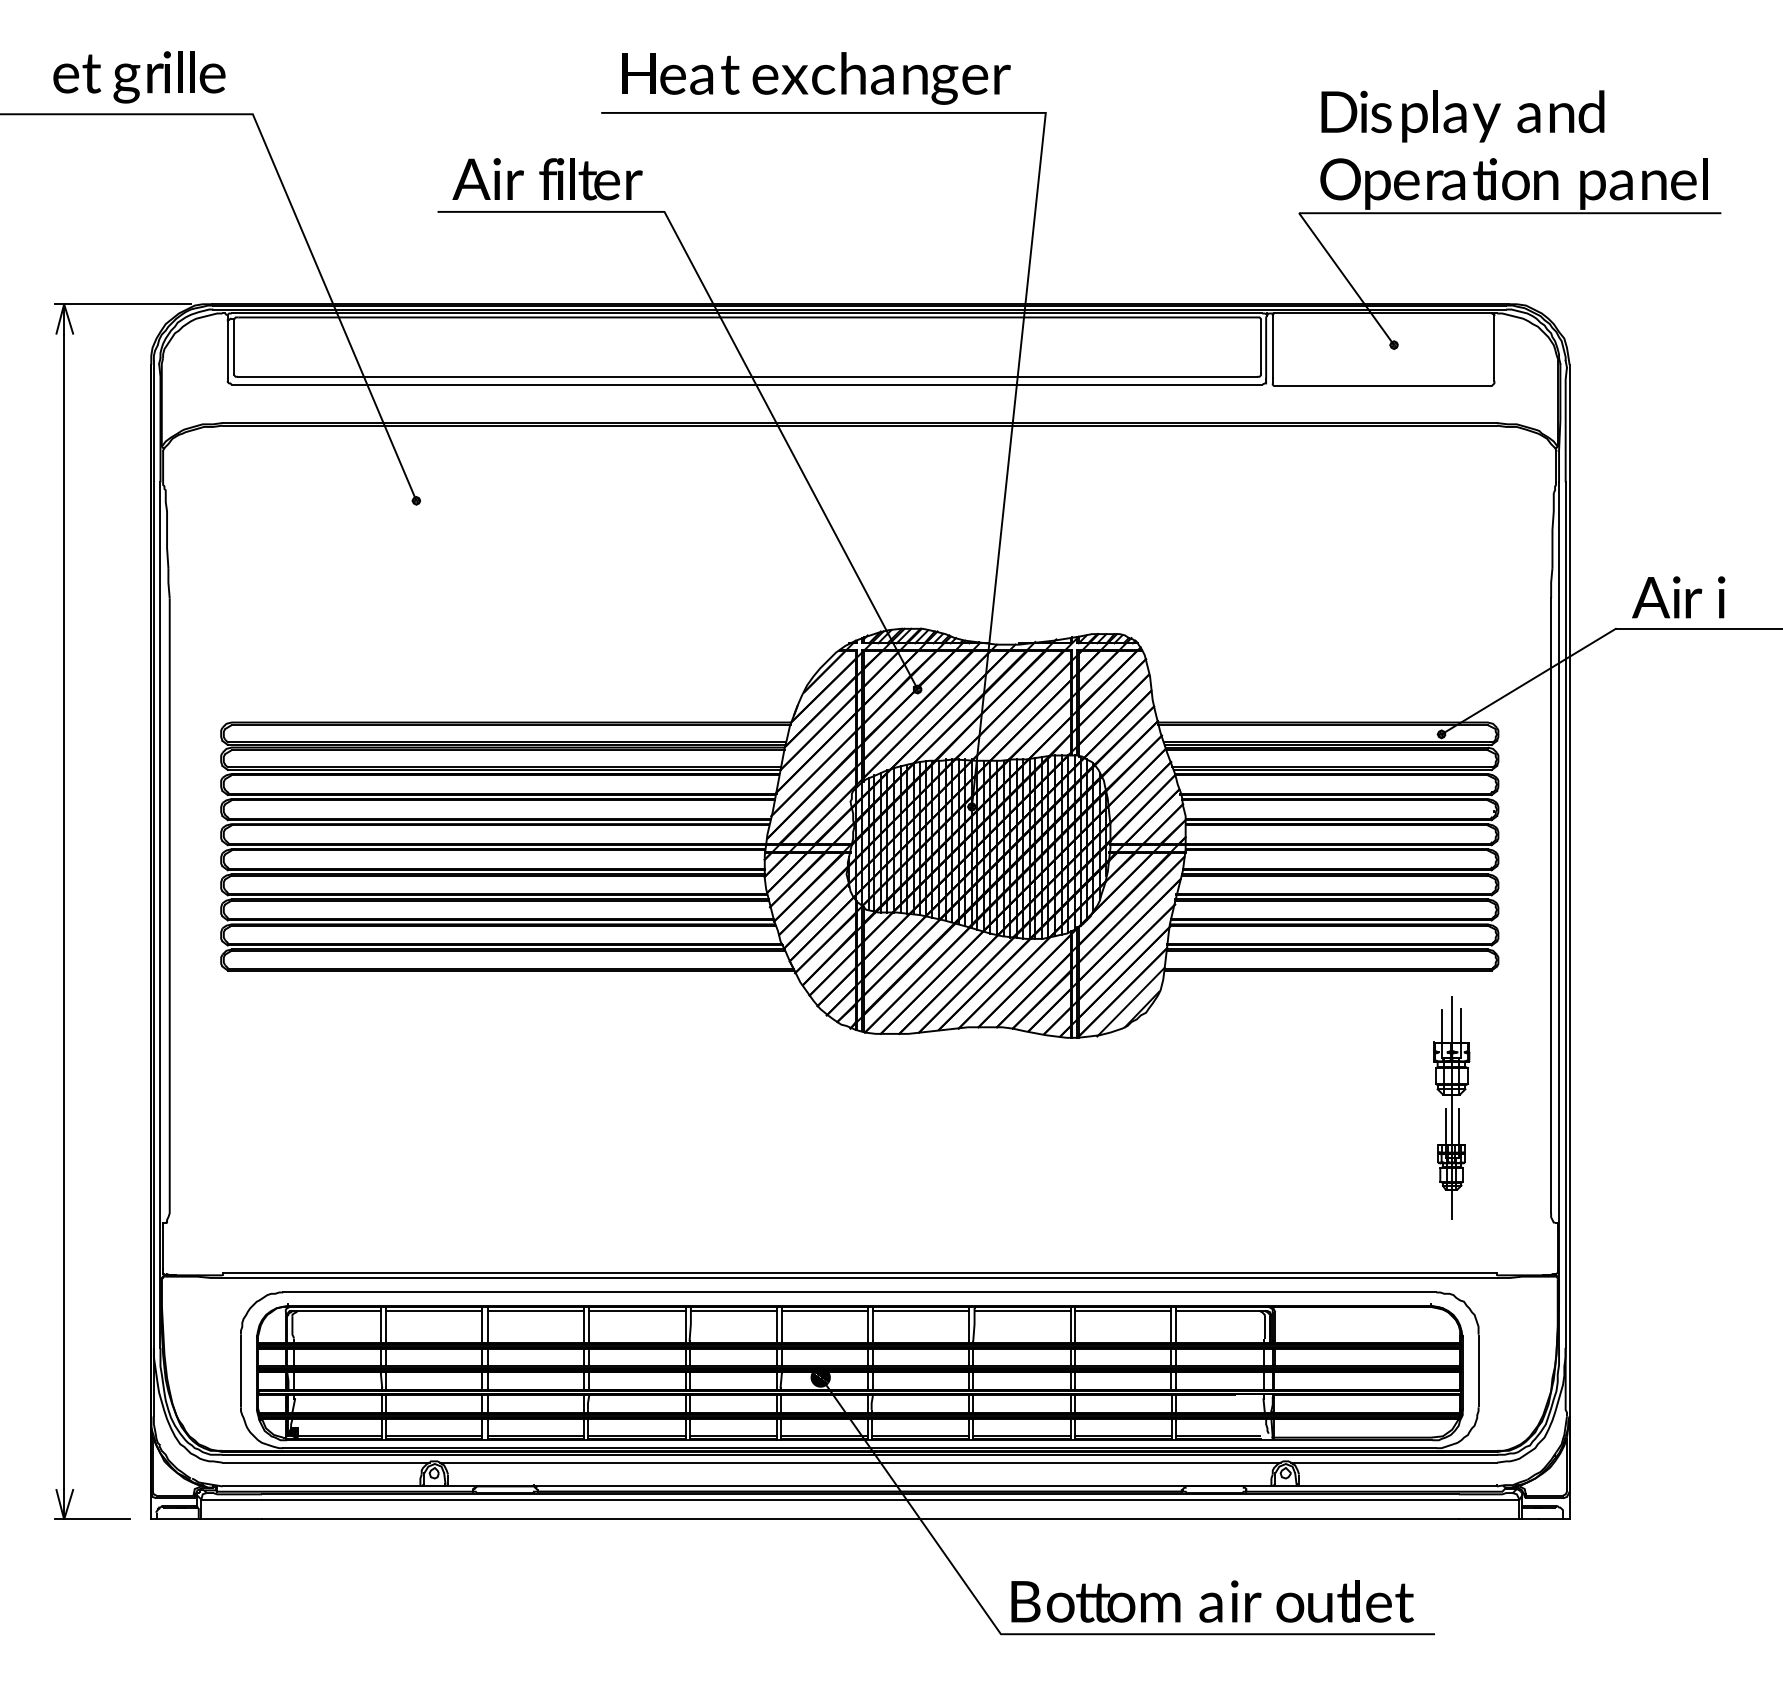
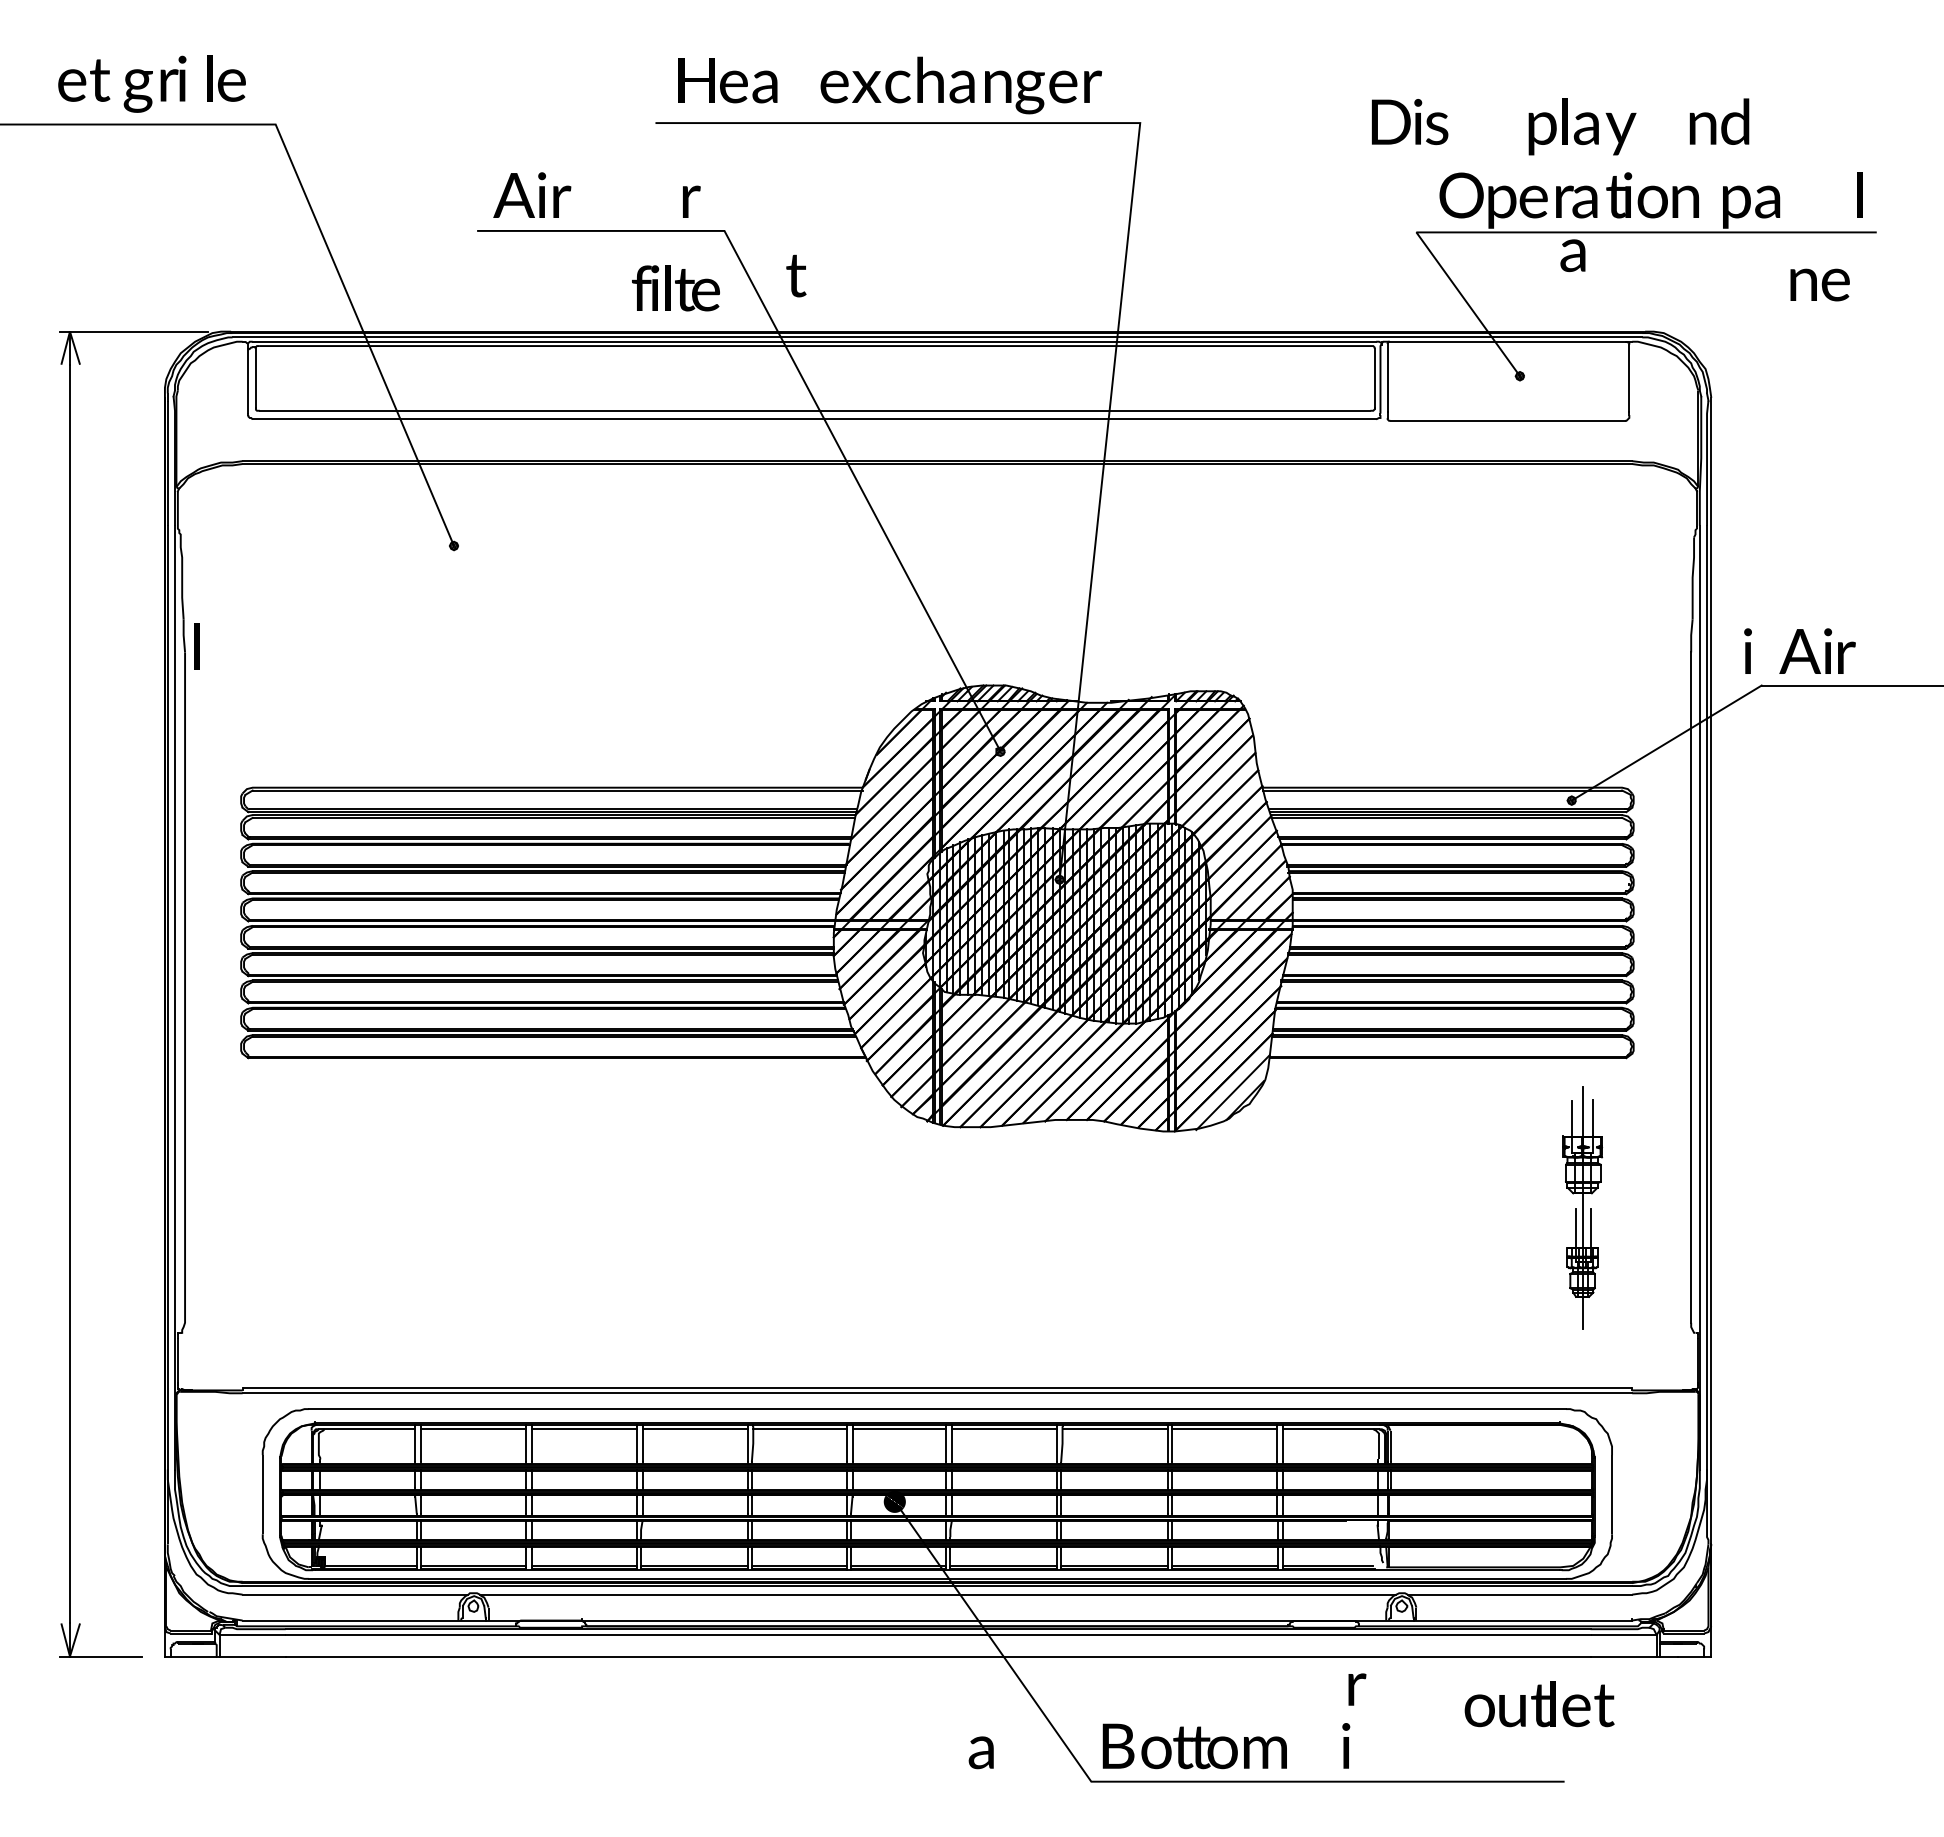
text: (180, 72) -> (196, 646), moved
text: (730, 74) -> (796, 275), moved
text: (1356, 112) -> (1409, 122), moved
text: (1528, 117) -> (1572, 255), moved
text: (579, 179) -> (675, 288), moved
text: (1668, 184) -> (1819, 284), moved
text: (1721, 596) -> (1747, 650), moved
text: (1345, 1601) -> (1539, 1704), moved
text: (1210, 1607) -> (980, 1752), moved
text: (1253, 1607) -> (1357, 1689), moved

